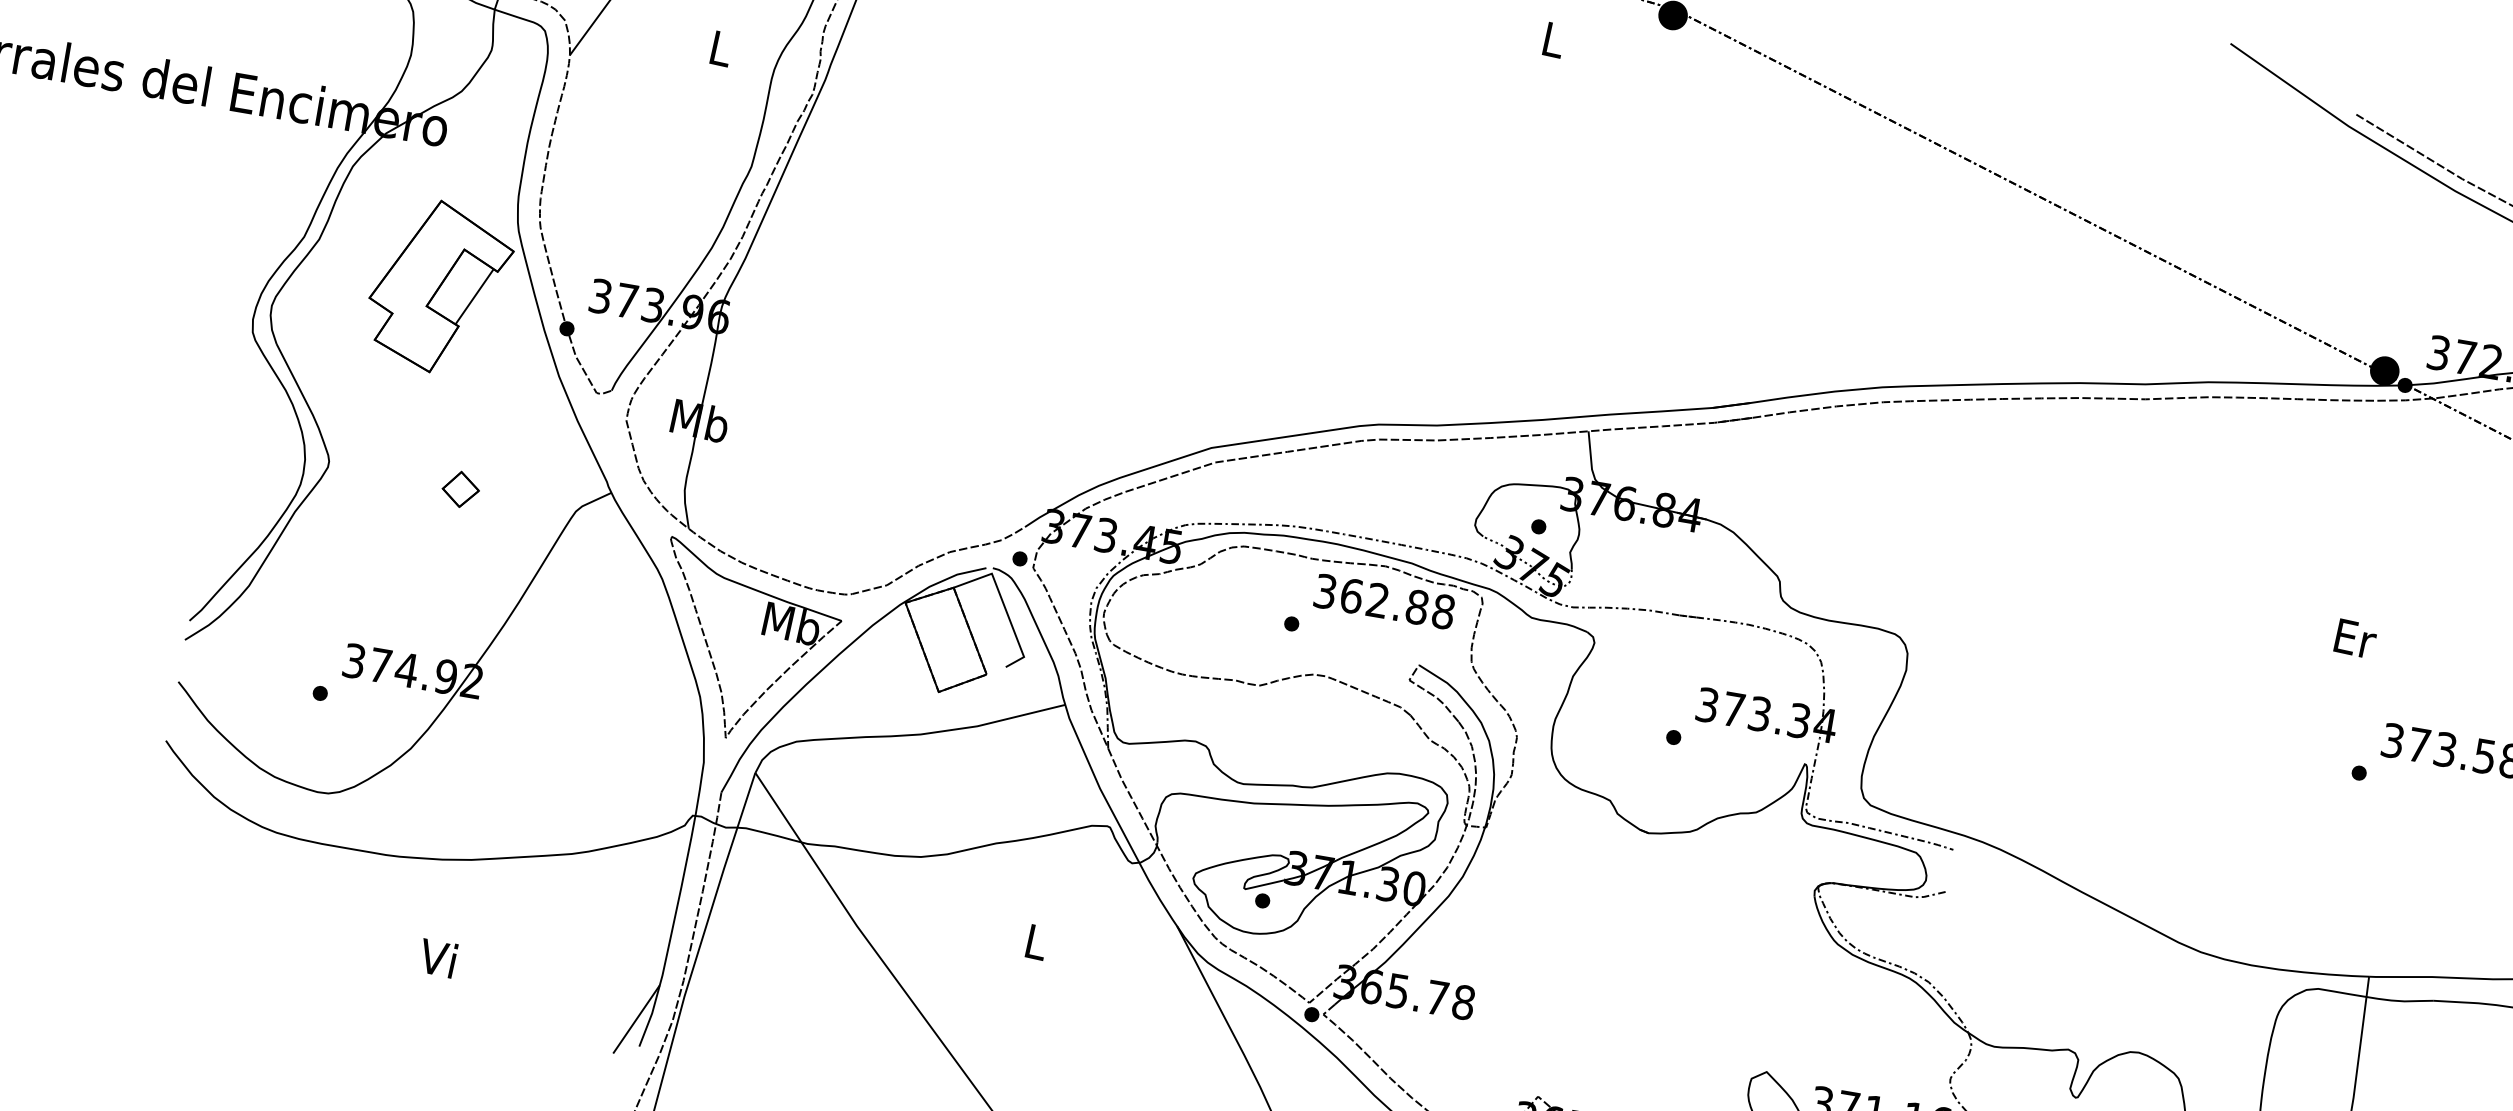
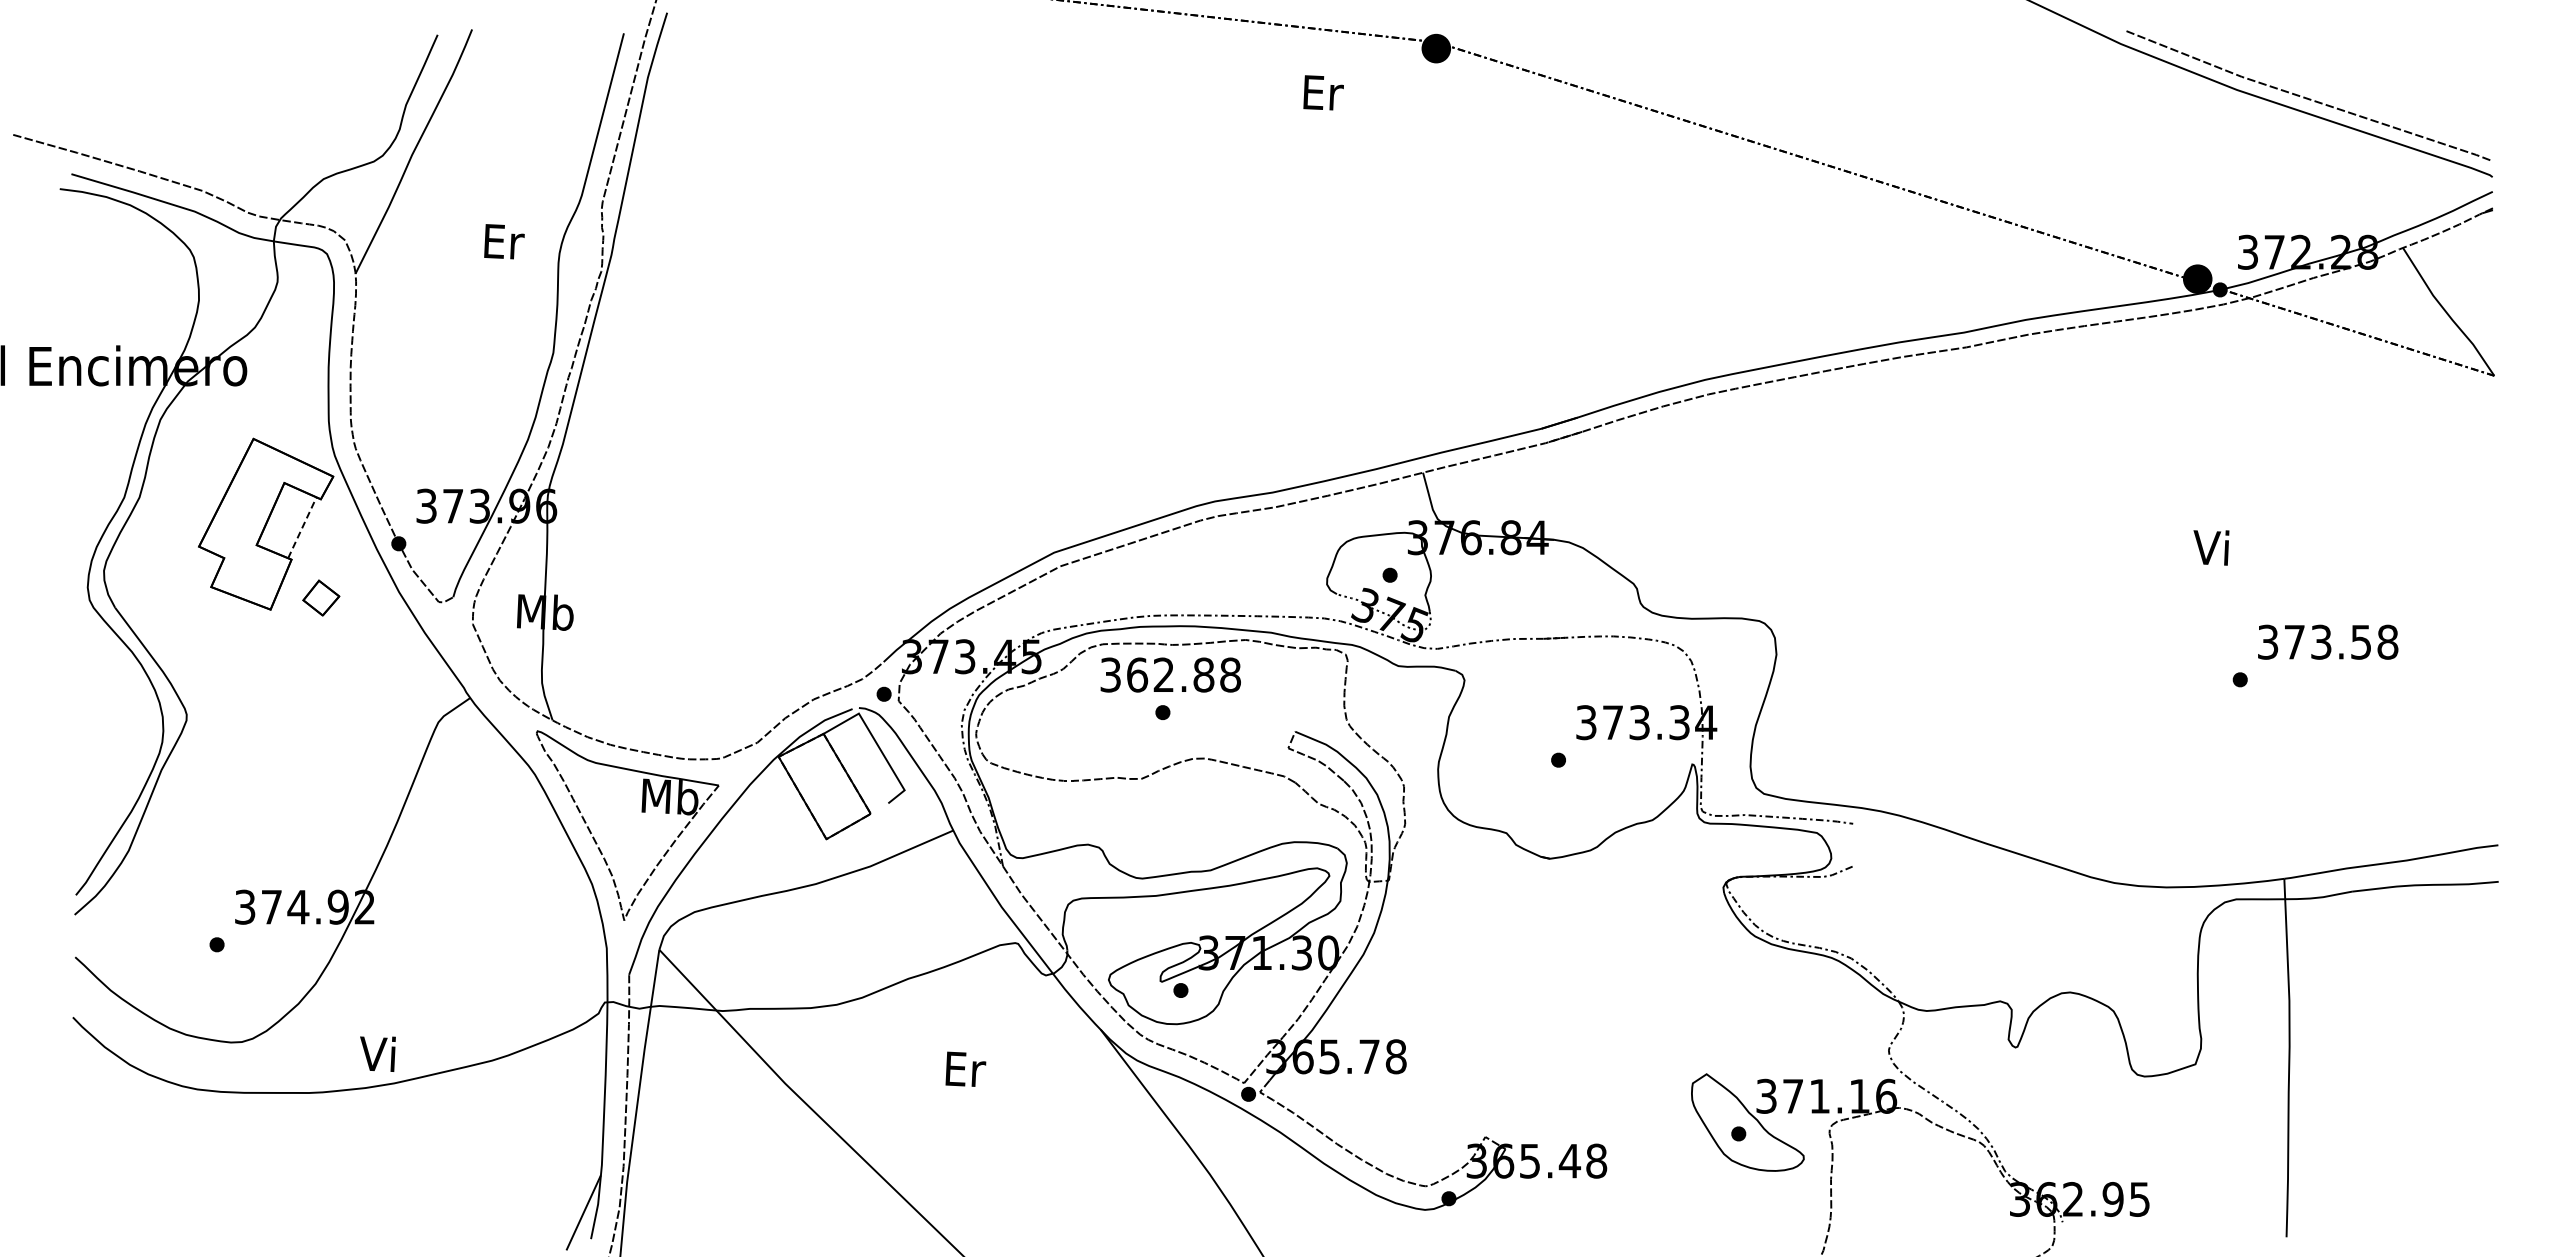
text: (1554, 39) -> (1323, 92), L -> Er
text: (722, 48) -> (504, 241), L -> Er
line: (474, 296) -> (302, 527), solid -> dashed
part: (461, 488) -> (321, 597), moved
text: (1384, 601) -> (1170, 674), moved
text: (2355, 638) -> (2213, 547), Er -> Vi
text: (1037, 941) -> (965, 1068), L -> Er
text: (437, 957) -> (377, 1053), moved

